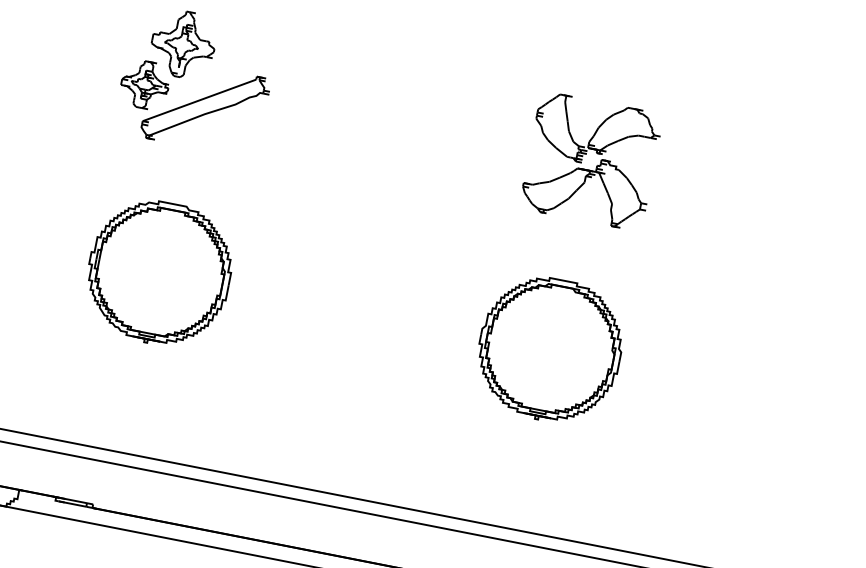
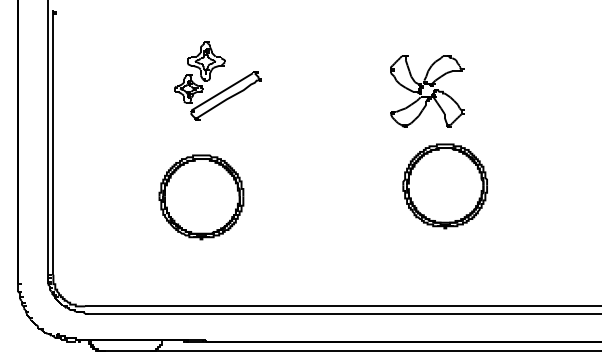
part: (590, 161) -> (427, 91), moved
part: (159, 273) -> (201, 197), moved
part: (548, 349) -> (444, 186), moved

